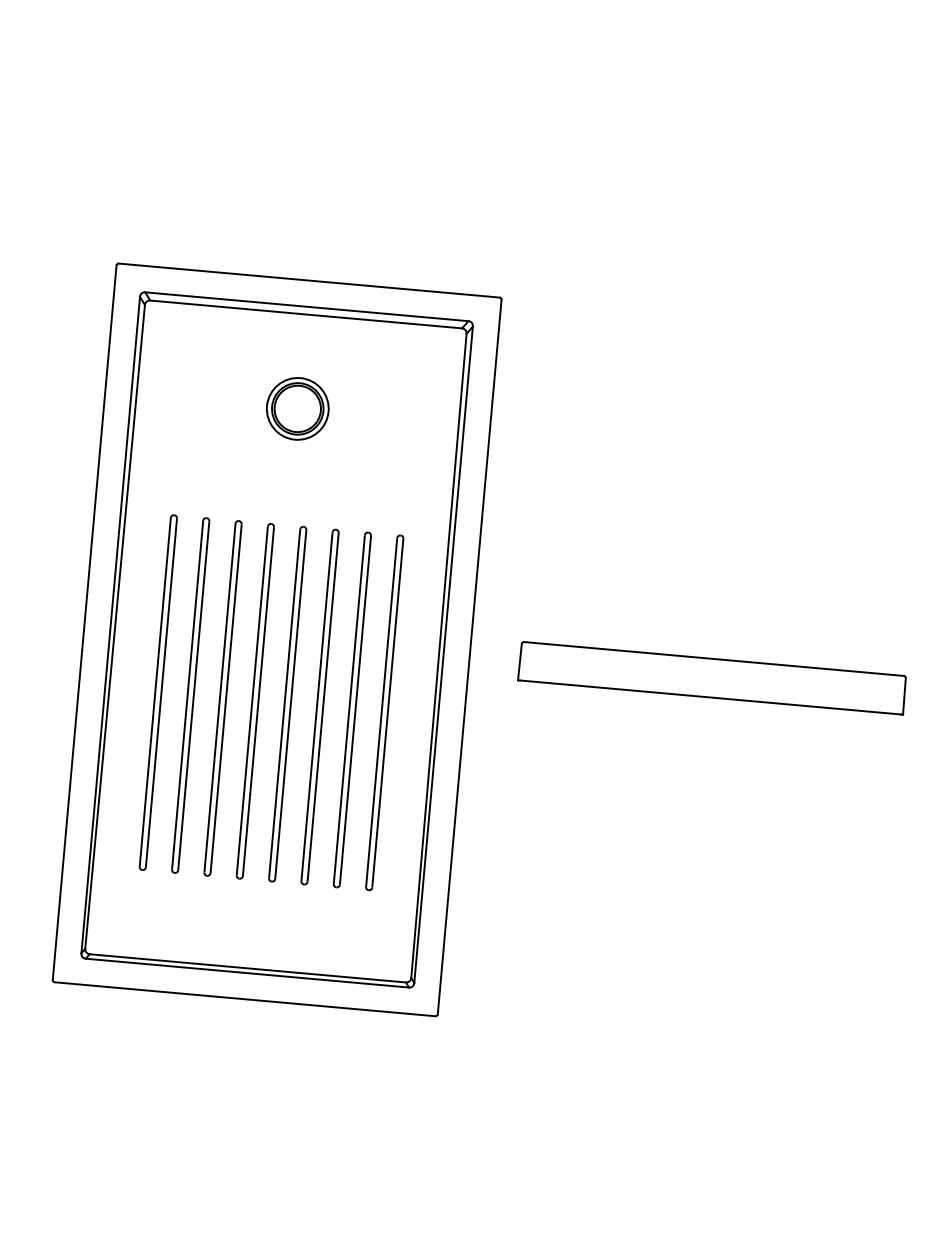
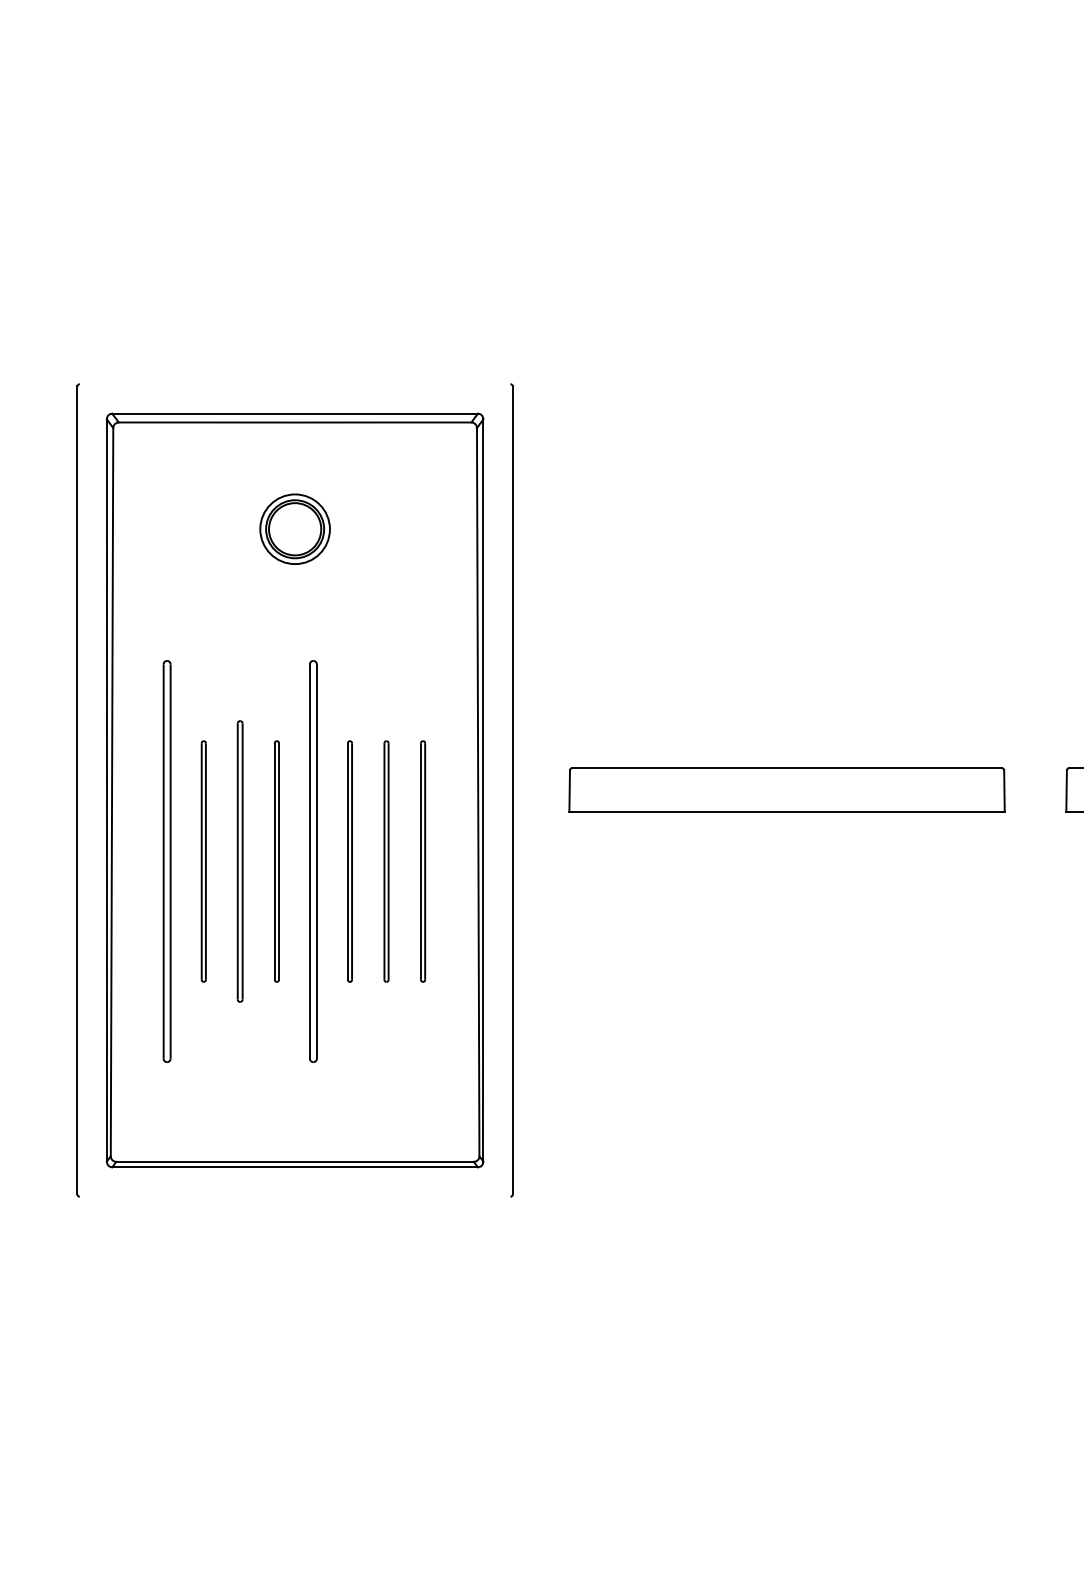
line: (308, 280) -> (294, 384), removed
part: (190, 695) -> (203, 861), size x0.6
part: (222, 698) -> (239, 861), size x0.7
part: (255, 701) -> (276, 861), size x0.6
part: (319, 707) -> (349, 861), size x0.6
part: (352, 709) -> (386, 861), size x0.6
part: (384, 712) -> (422, 861), size x0.6
line: (244, 998) -> (294, 1196), removed

